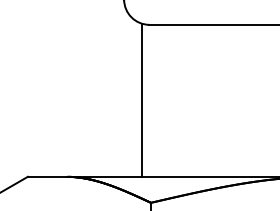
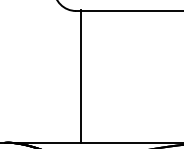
line: (141, 99) -> (80, 75), moved

